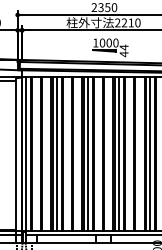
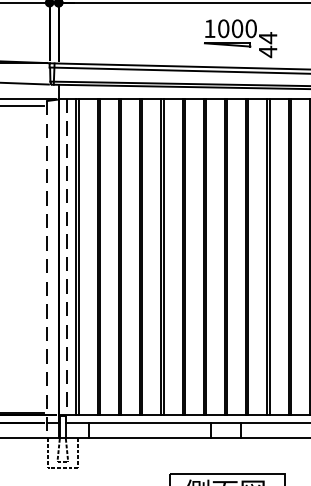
line: (26, 154) -> (67, 257), solid -> dashed
line: (57, 154) -> (131, 257), removed
line: (88, 154) -> (194, 257), removed
line: (119, 154) -> (258, 257), removed
line: (16, 160) -> (47, 269), solid -> dashed

